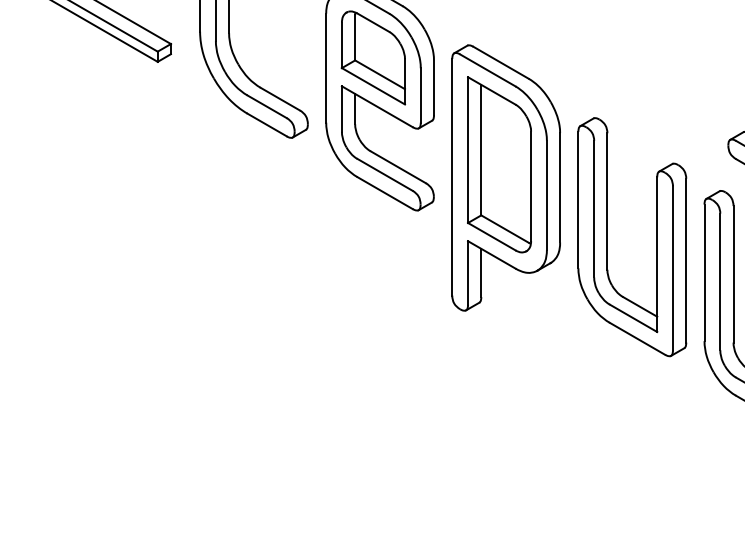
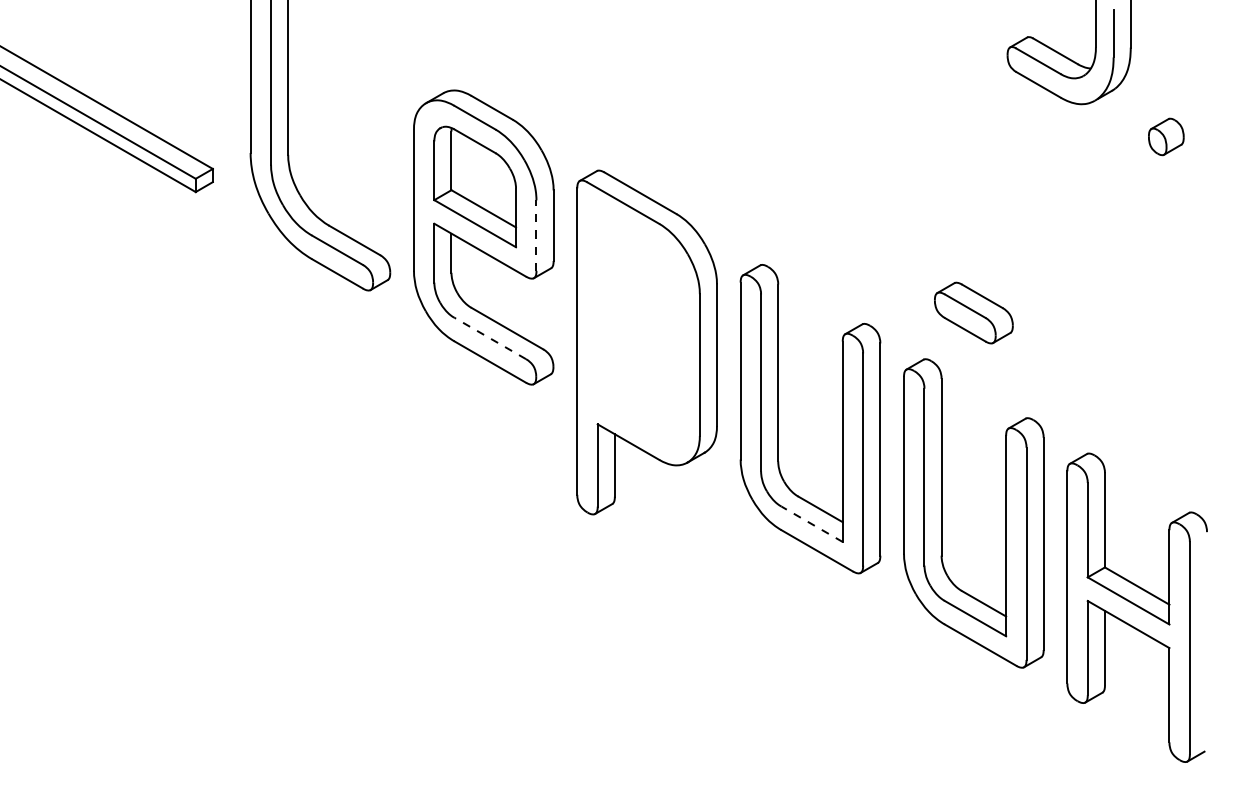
line: (420, 95) -> (536, 235), solid -> dashed
part: (499, 164) -> (638, 324), removed
line: (384, 174) -> (489, 338), solid -> dashed
line: (633, 318) -> (811, 524), solid -> dashed

